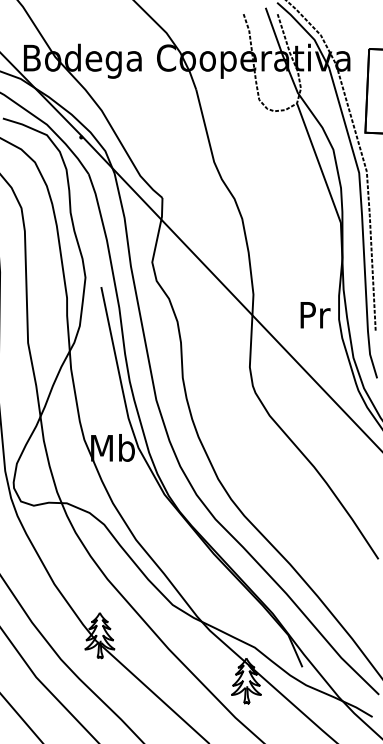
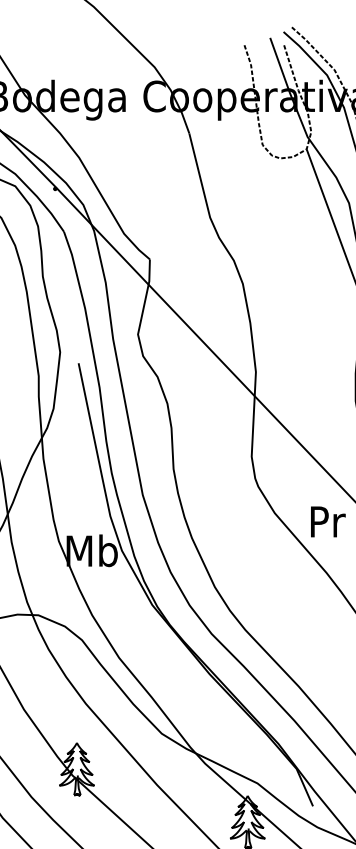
text: (315, 315) -> (328, 522), moved

